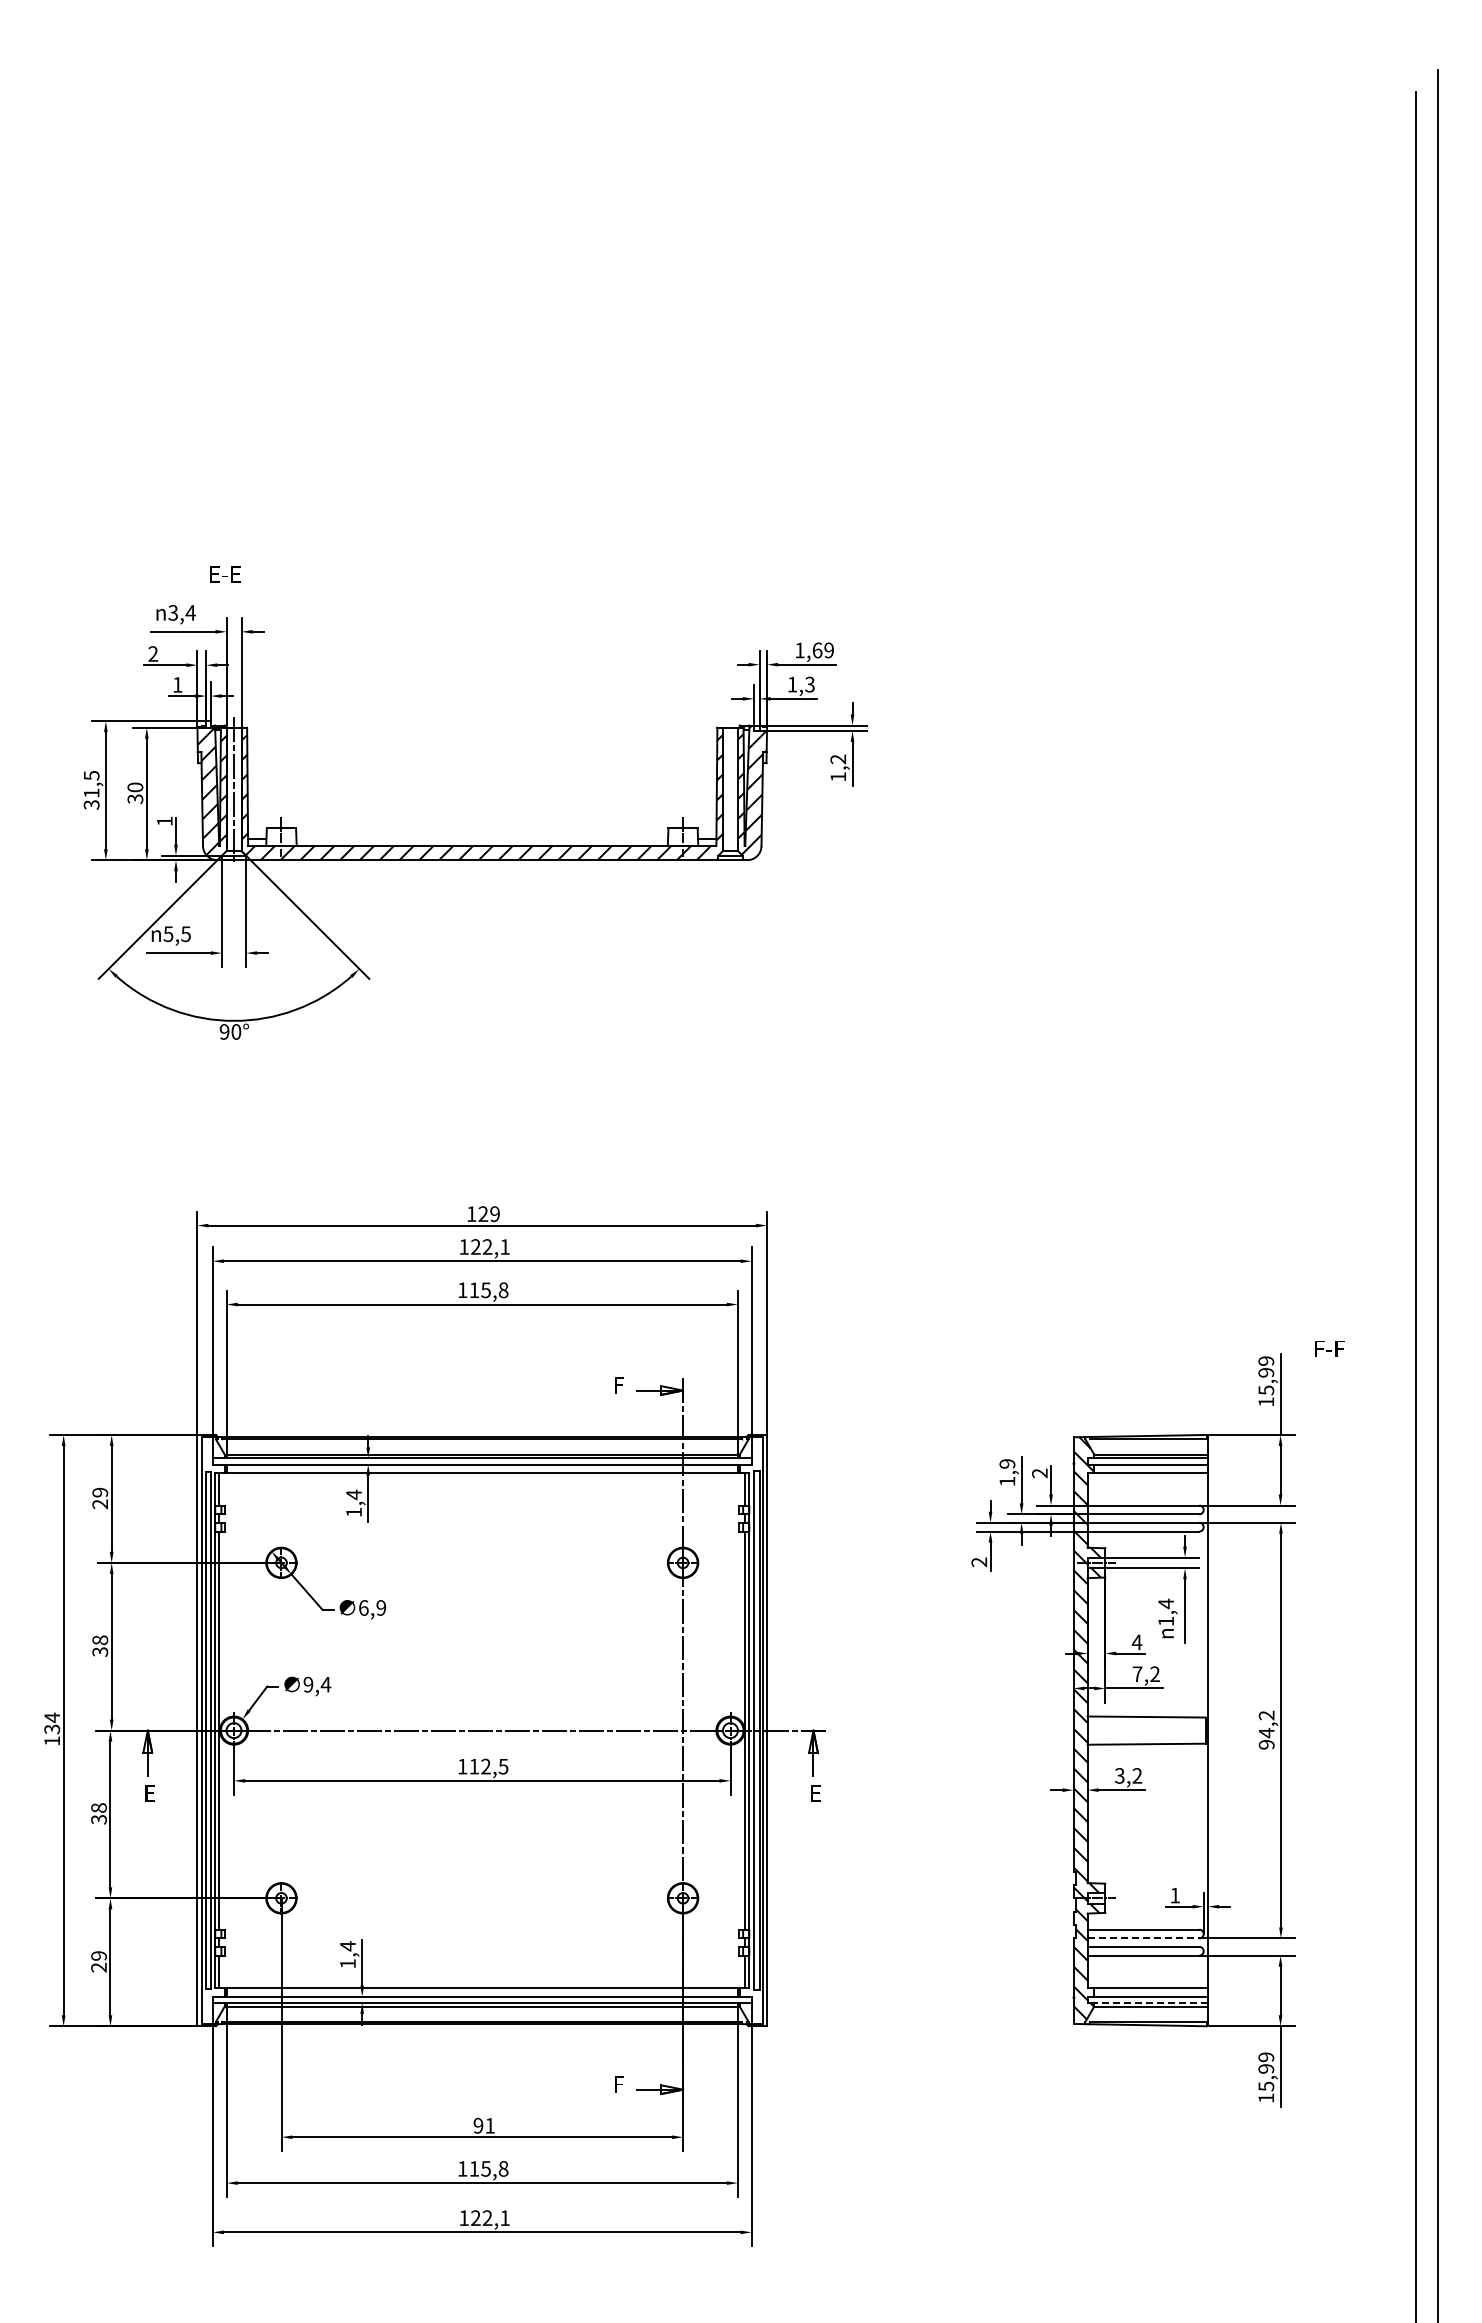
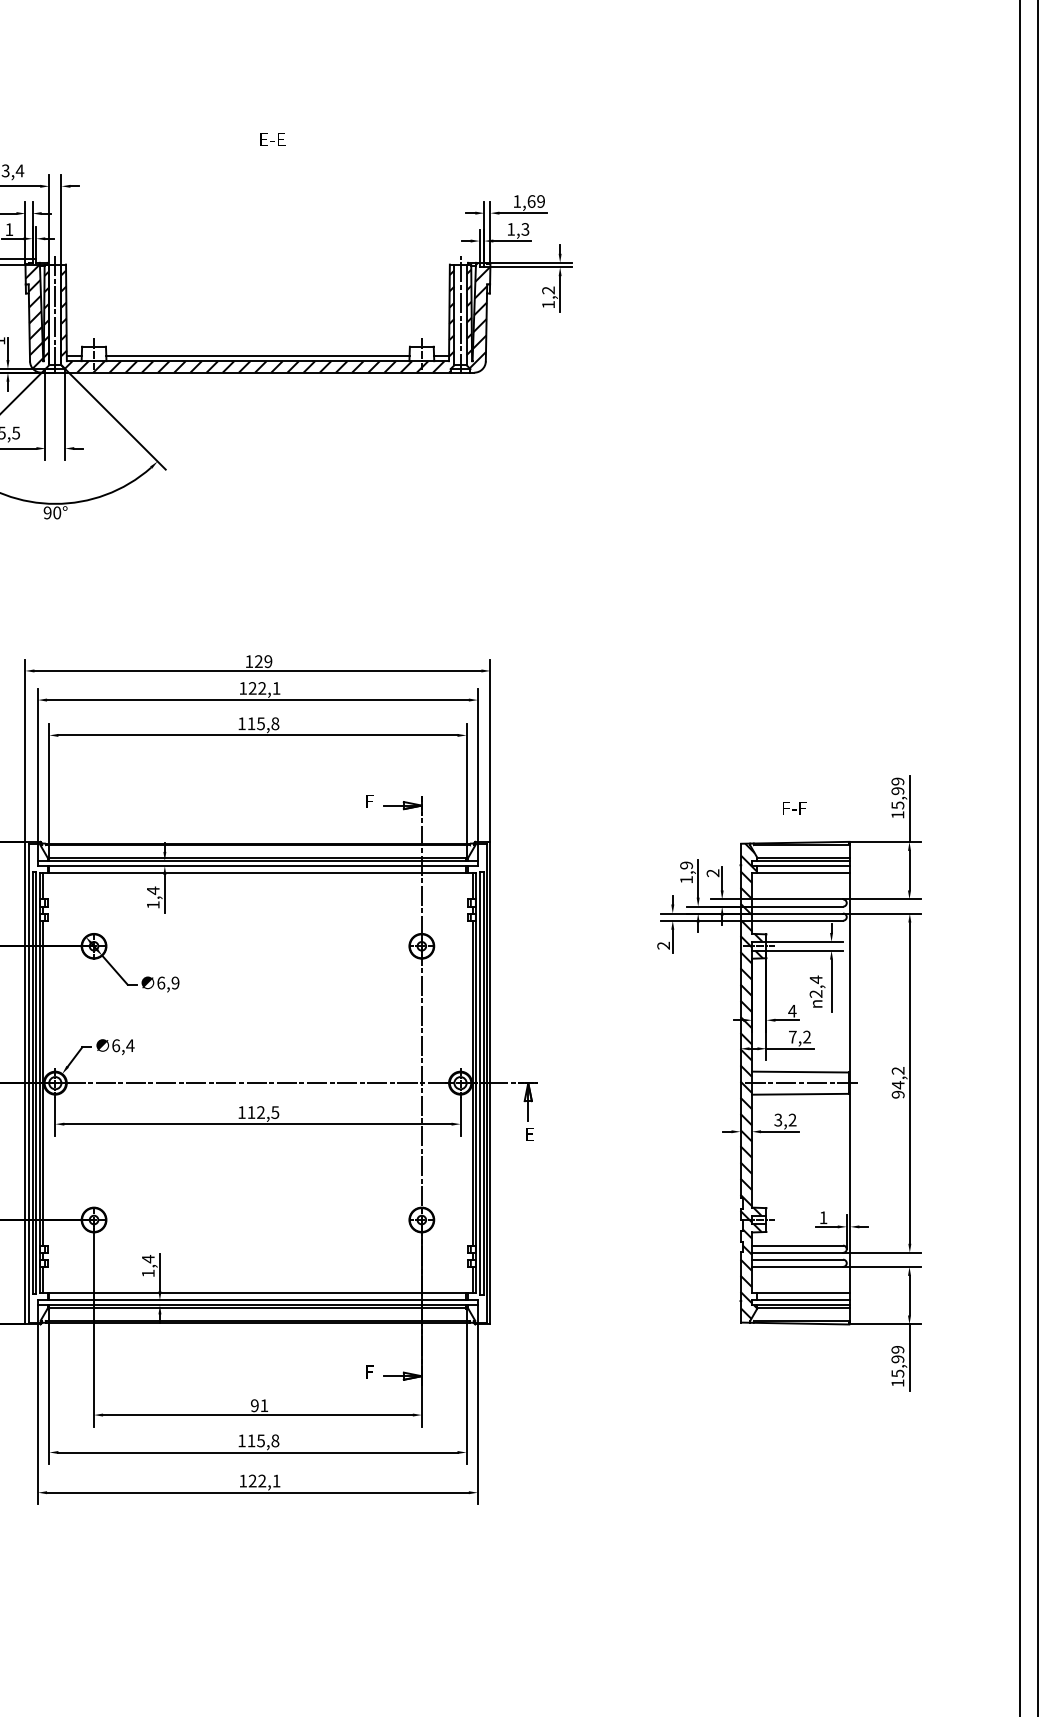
text: (225, 574) -> (272, 139), moved
line: (730, 789) -> (460, 315), added
line: (482, 839) -> (258, 355), added
text: (1329, 1348) -> (794, 808), moved
text: (1165, 1621) -> (815, 994), 1,4 -> 2,4
text: (308, 1684) -> (116, 1045), 9,4 -> 6,4
line: (1146, 1730) -> (800, 1083), added
line: (1143, 1938) -> (797, 1252), dashed -> solid
line: (1151, 2002) -> (804, 1305), dashed -> solid

